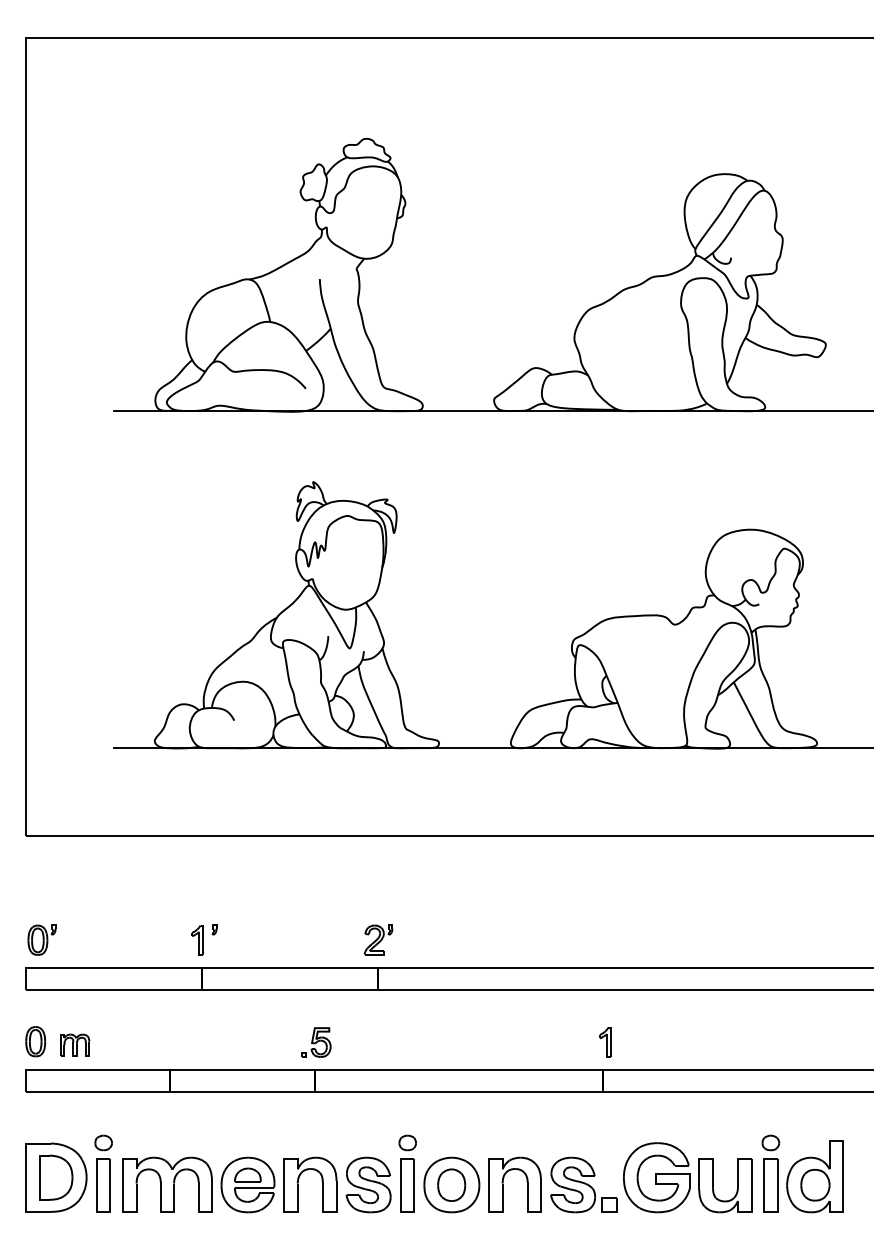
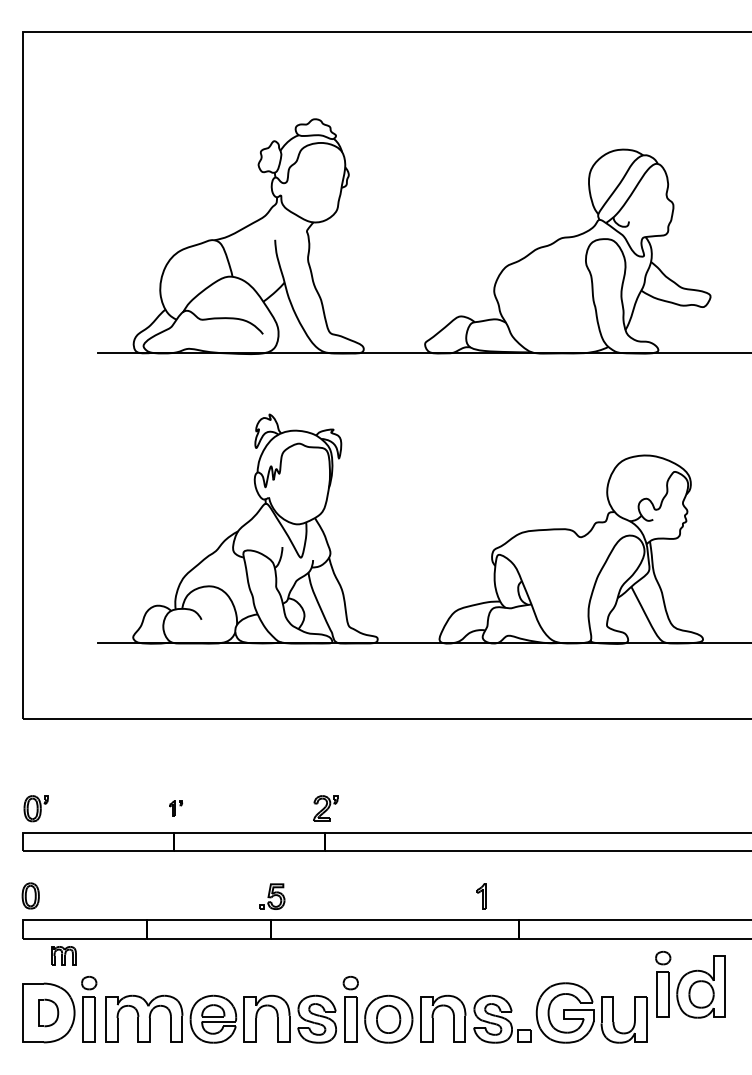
part: (203, 940) -> (175, 808), size x0.6
part: (604, 1042) -> (481, 896), moved
part: (74, 1044) -> (63, 955), moved
part: (802, 1173) -> (690, 984), moved
part: (56, 1177) -> (48, 1012), size x0.7

